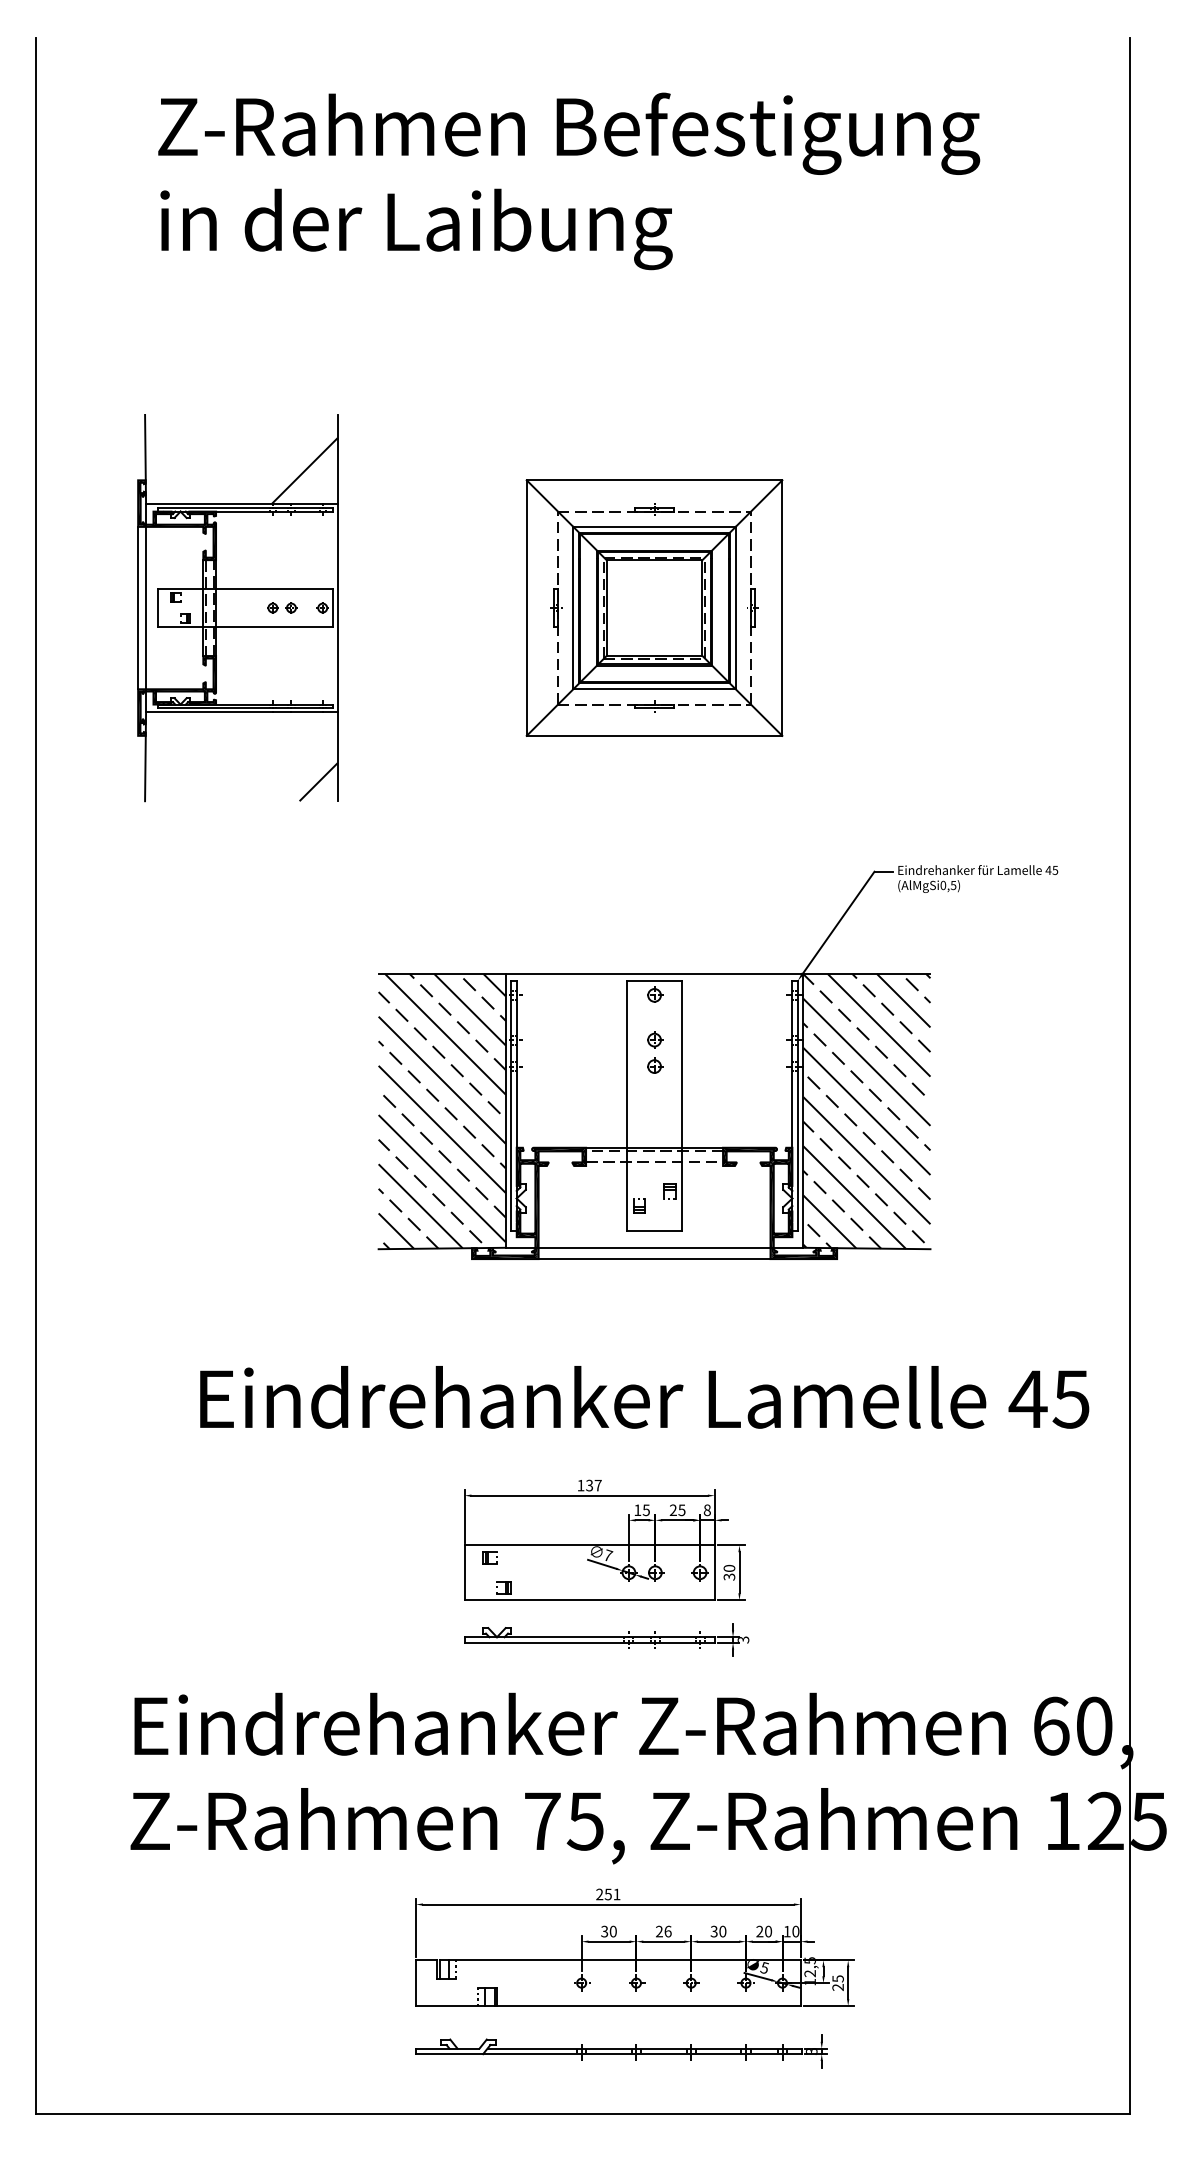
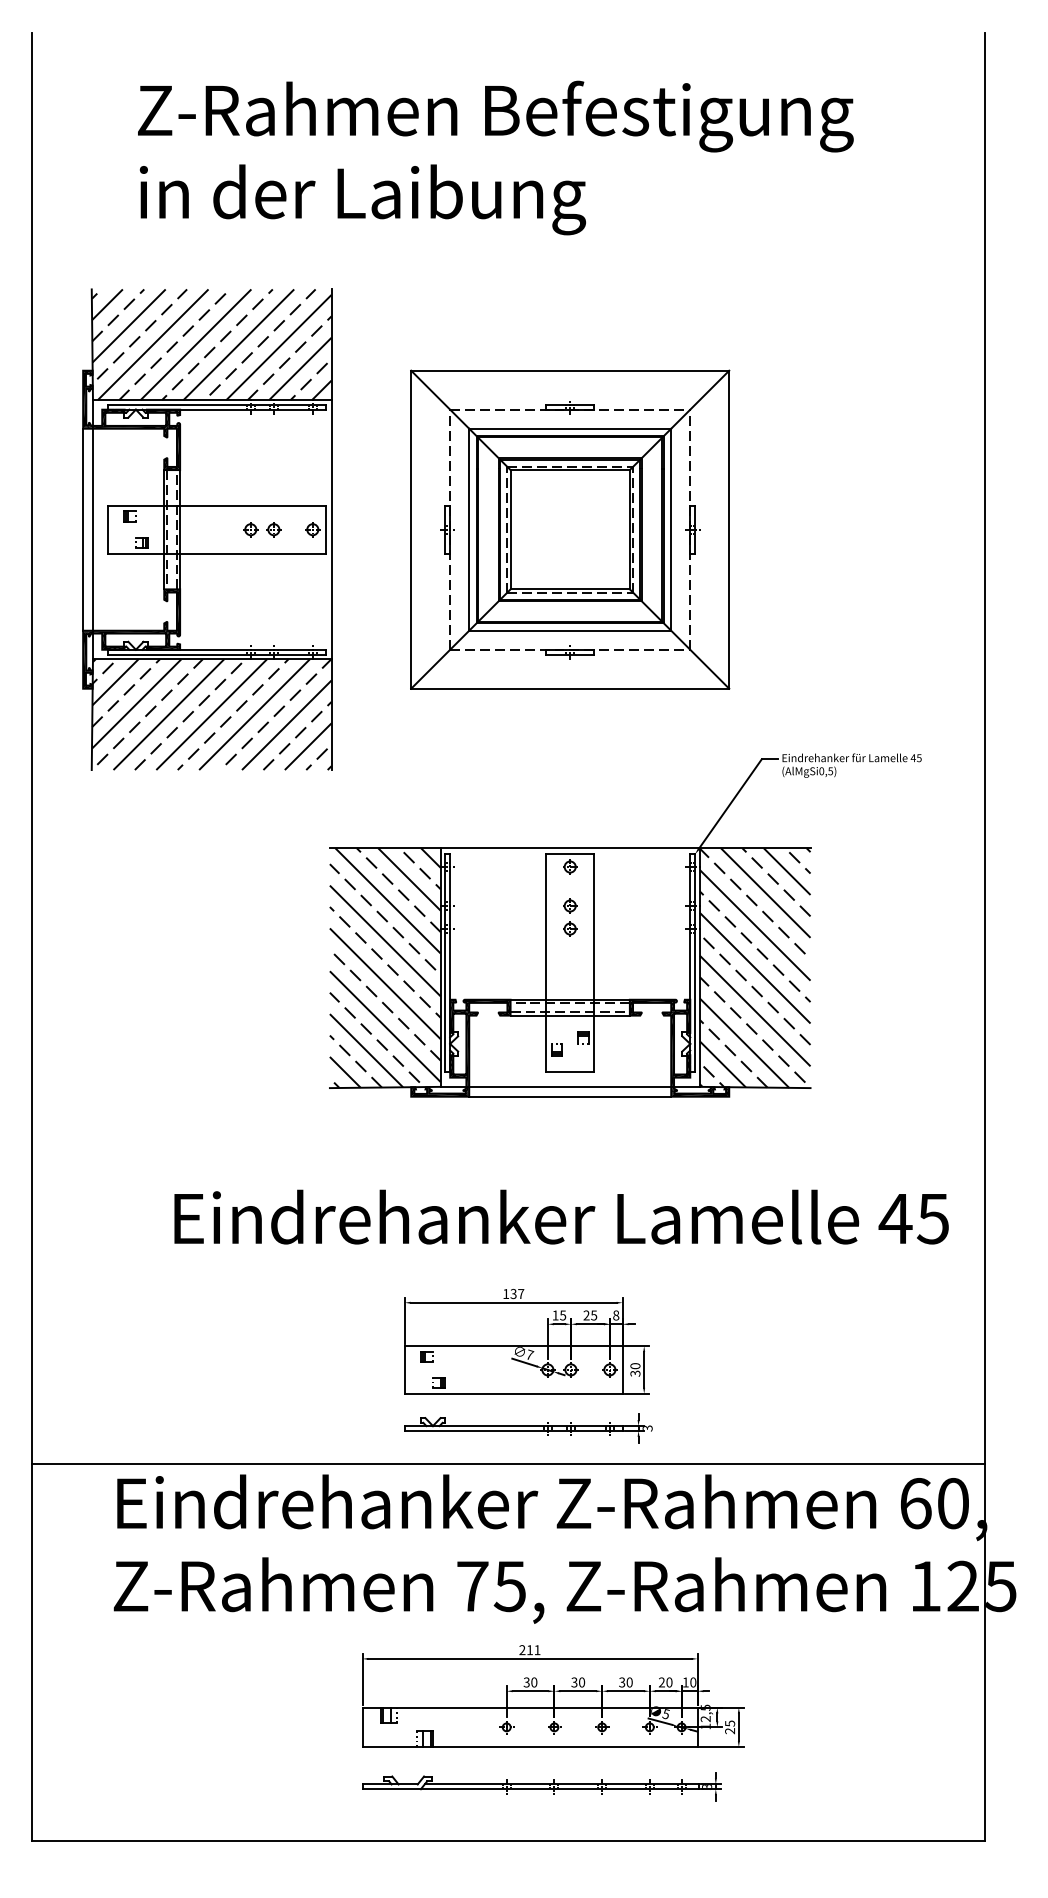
part: (237, 607) -> (206, 529), size x1.43
part: (654, 607) -> (570, 529), size x1.43
line: (654, 1166) -> (570, 1016), added
line: (583, 1680) -> (508, 1463), added
text: (607, 1894) -> (529, 1650), 251 -> 211
text: (663, 1931) -> (578, 1682), 26 -> 30

